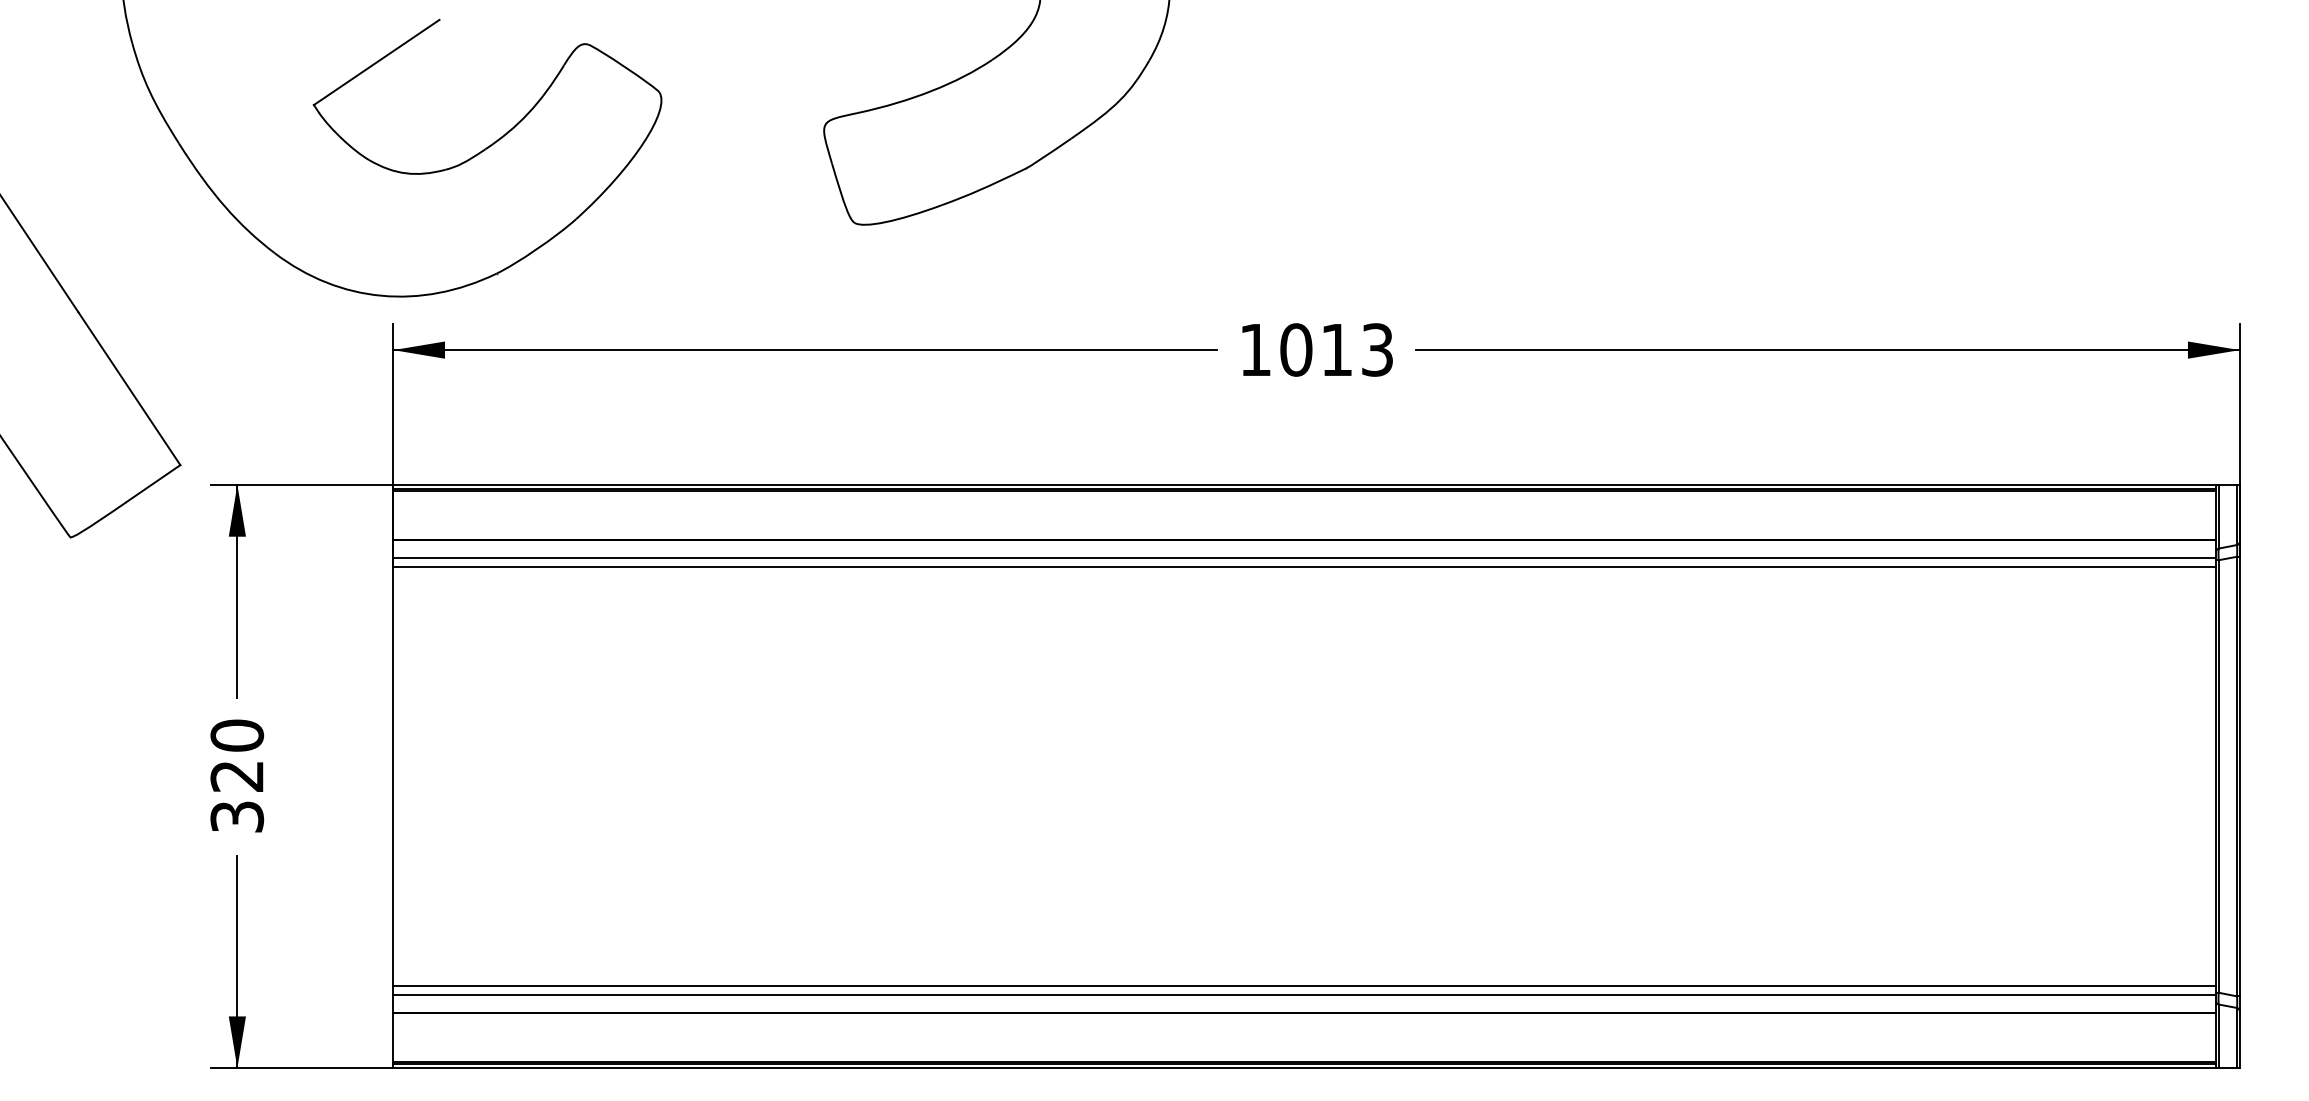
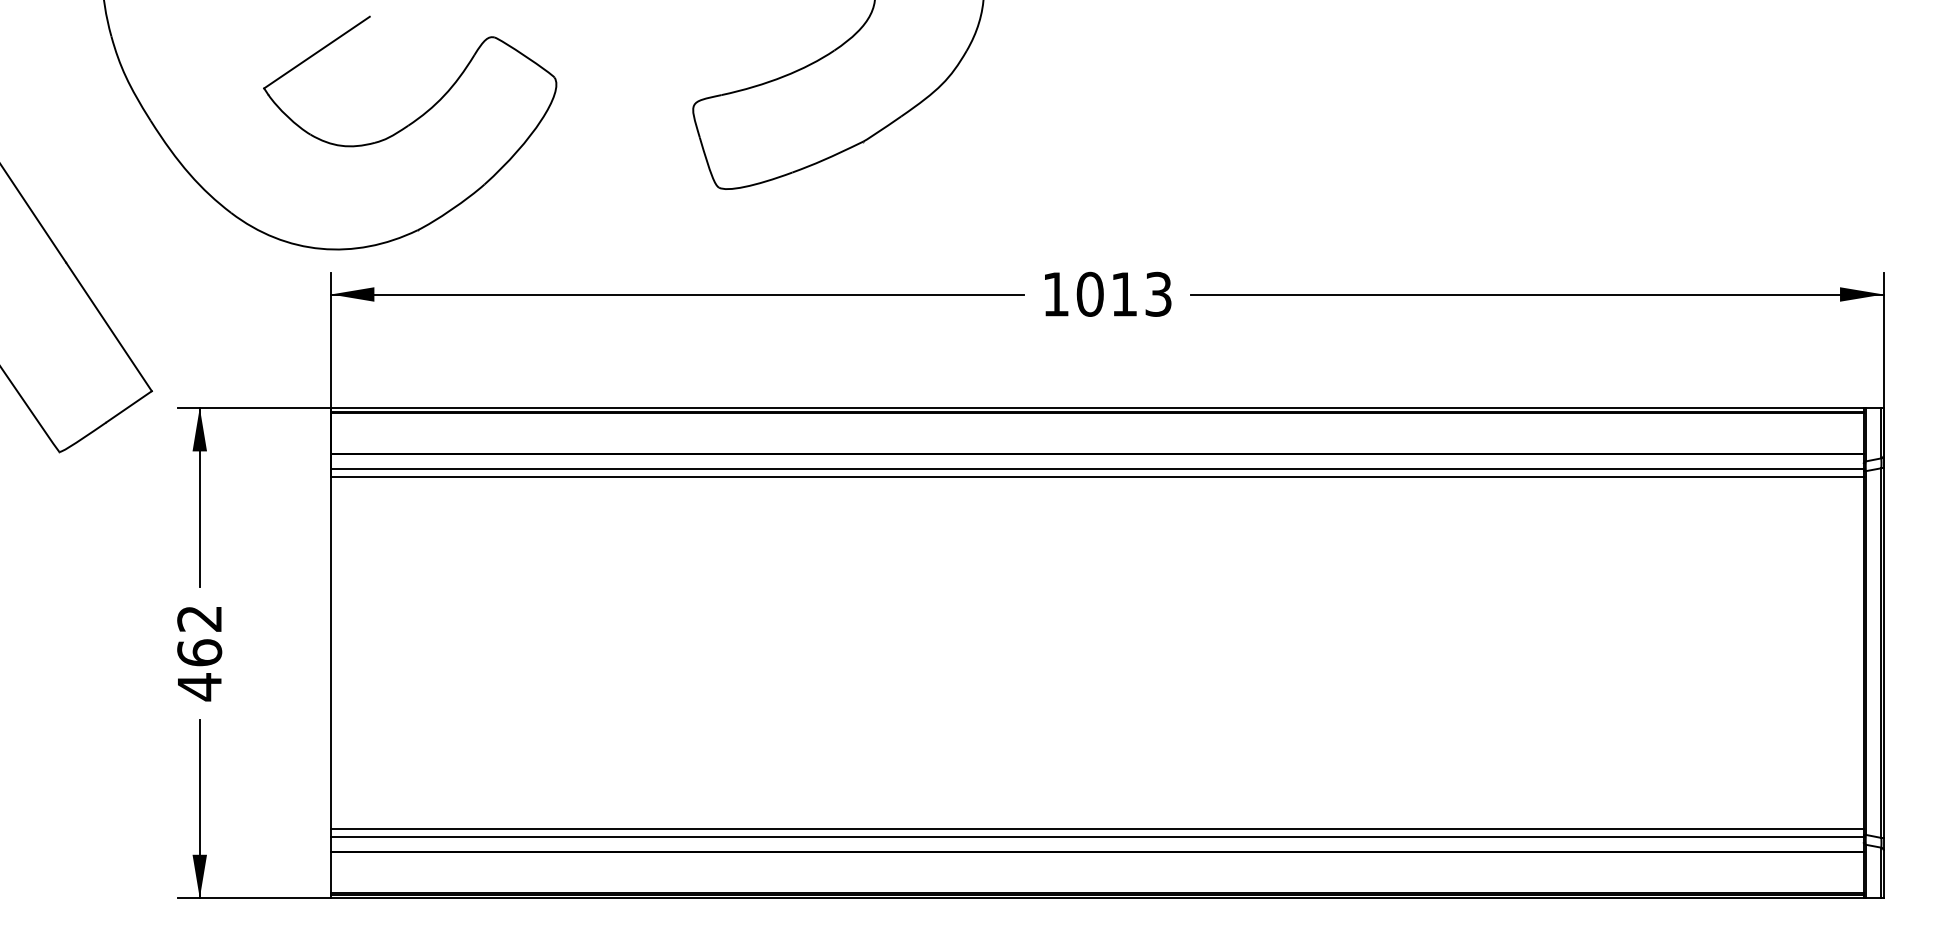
text: (237, 776) -> (199, 653), 320 -> 462

